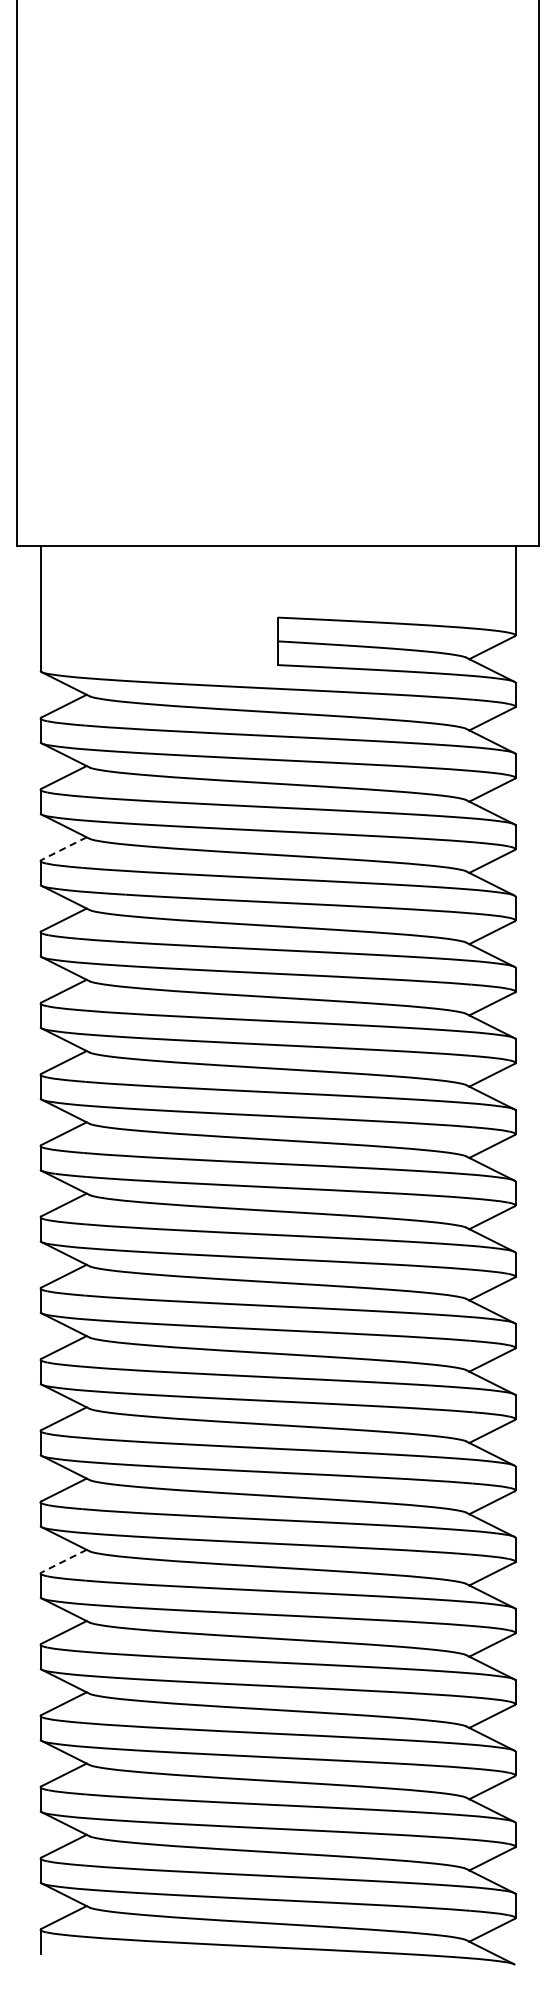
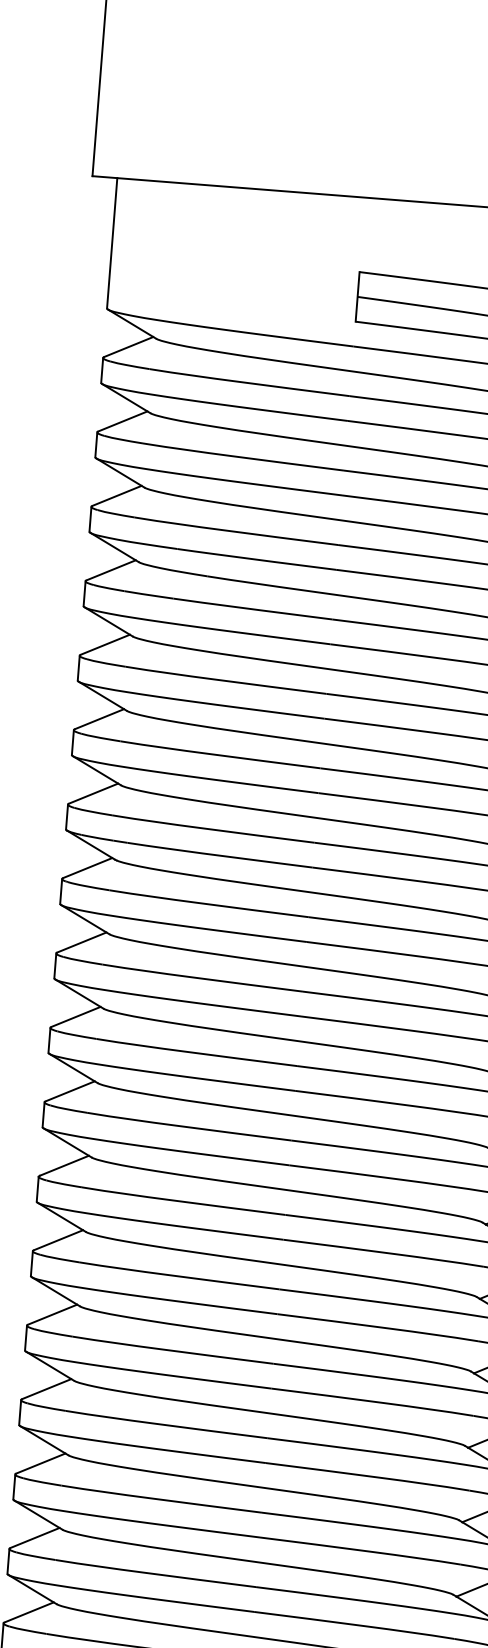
line: (63, 848) -> (116, 495), dashed -> solid
line: (63, 1561) -> (57, 1240), dashed -> solid

